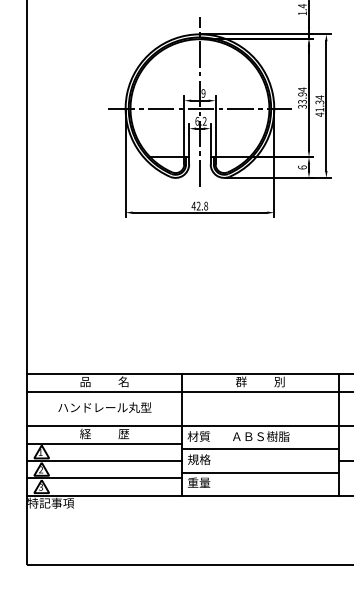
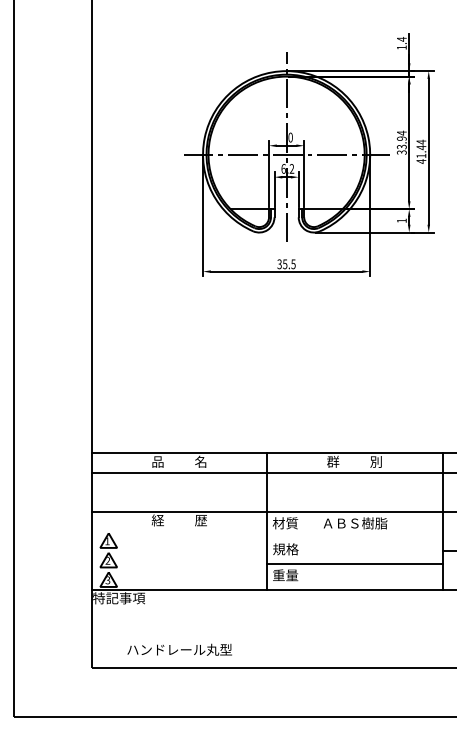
text: (203, 93) -> (290, 137), 9 -> 0
text: (319, 102) -> (421, 147), 41.34 -> 41.44
text: (302, 167) -> (401, 220), 6 -> 1
text: (199, 206) -> (286, 264), 42.8 -> 35.5
text: (104, 407) -> (179, 649), moved
line: (103, 443) -> (178, 531), removed
line: (260, 449) -> (354, 537), removed
line: (103, 460) -> (178, 550), removed
line: (103, 478) -> (178, 570), removed

